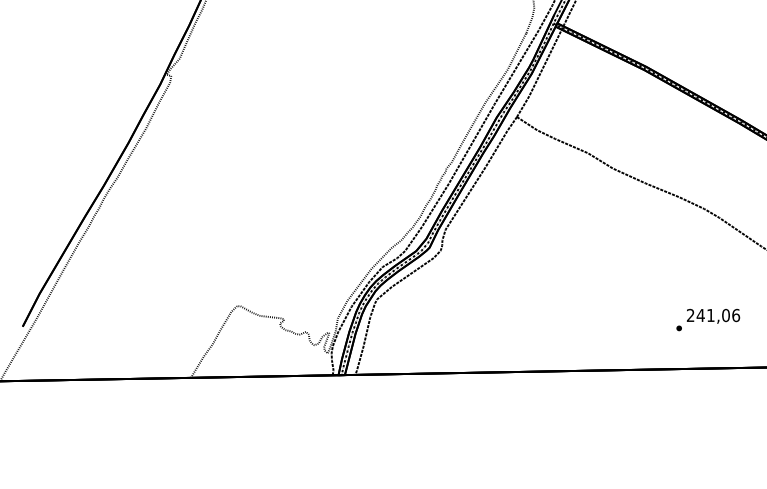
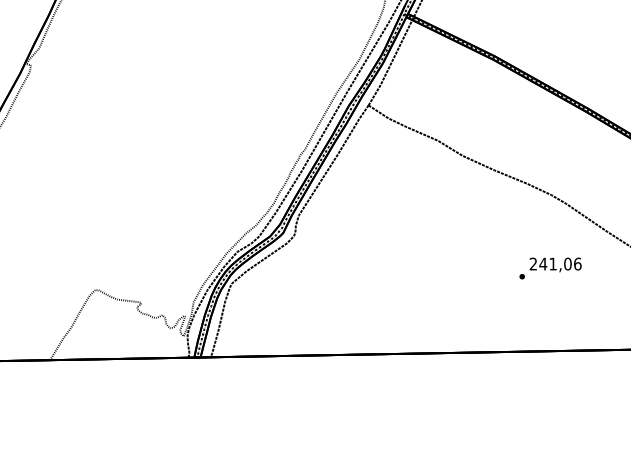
text: (708, 319) -> (550, 268), moved

